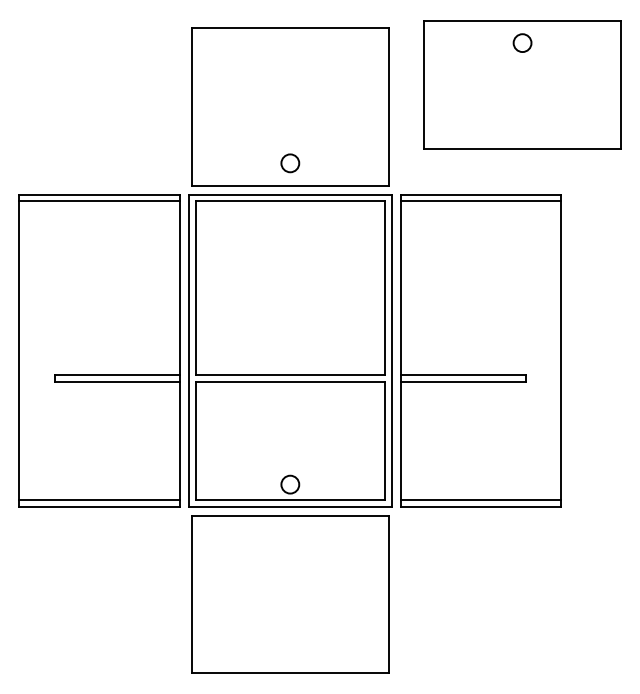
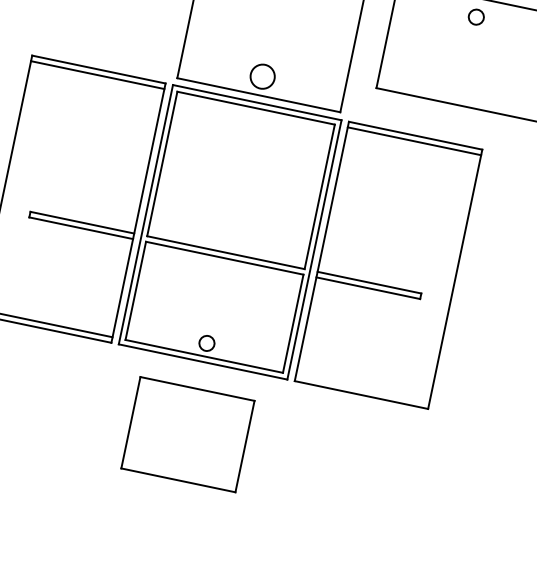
circle: (290, 163) -> (262, 76), size x1.6
line: (480, 500) -> (362, 389), removed
part: (290, 594) -> (188, 434), size x0.7

